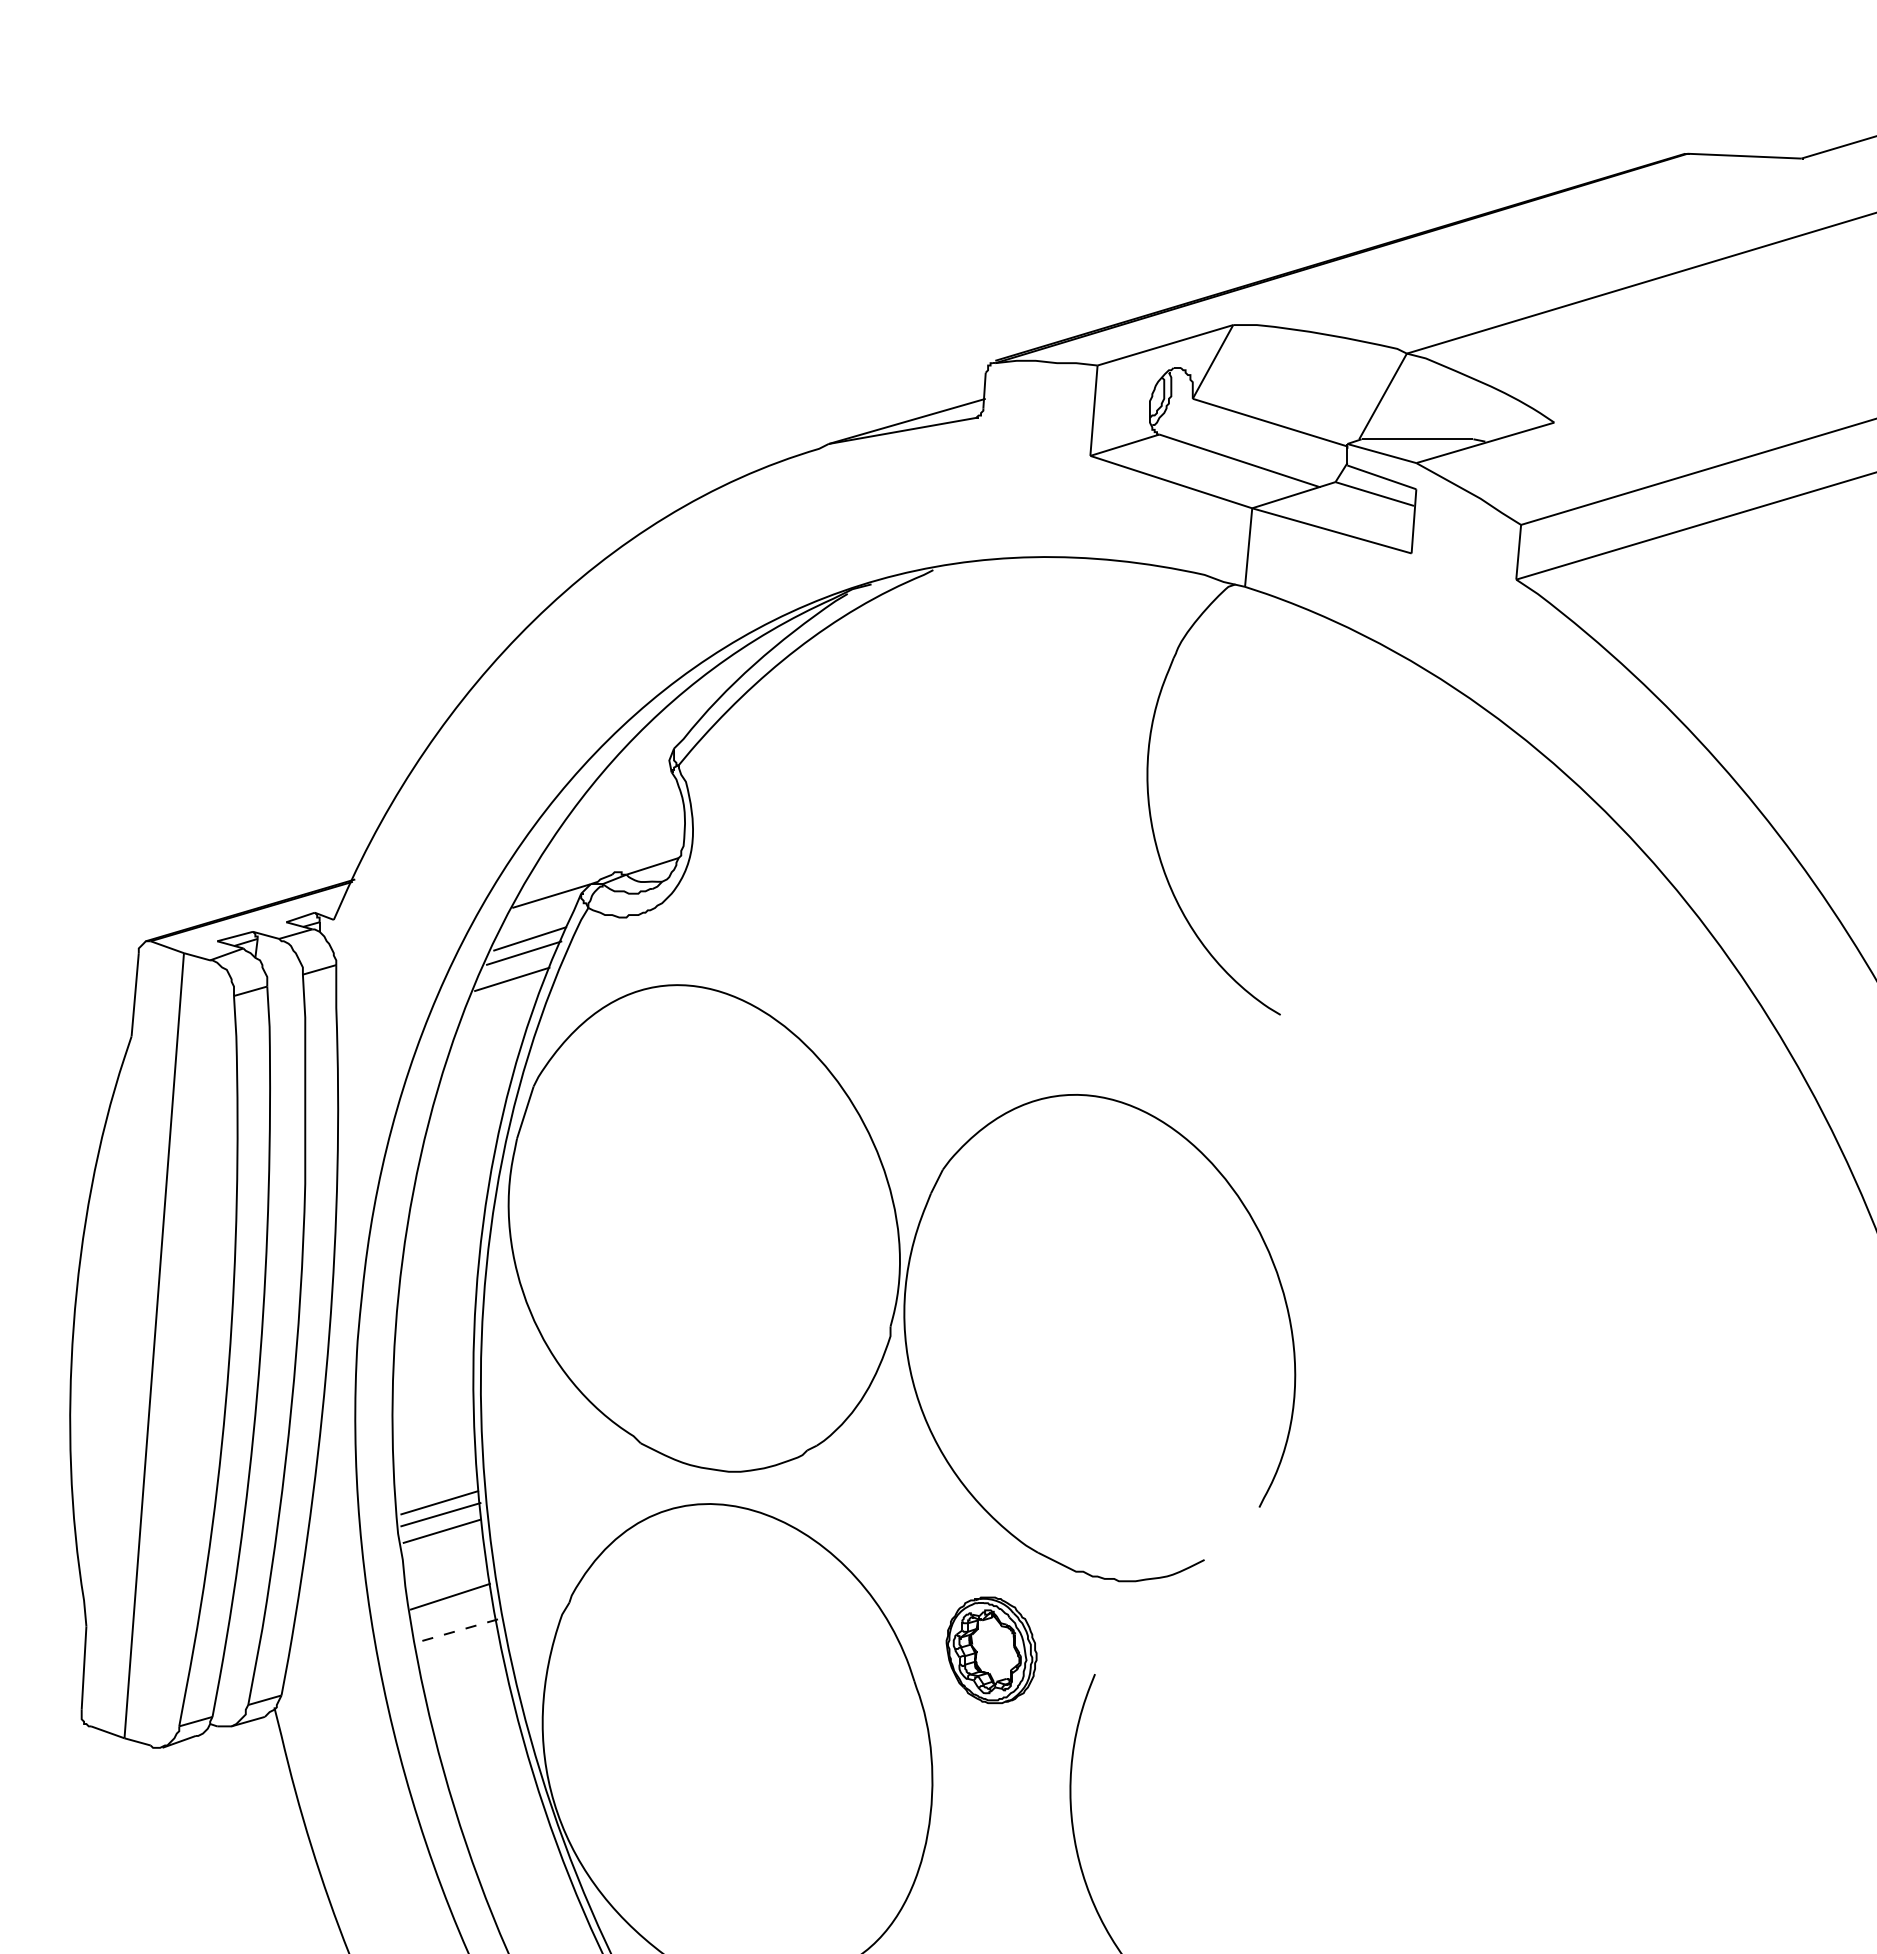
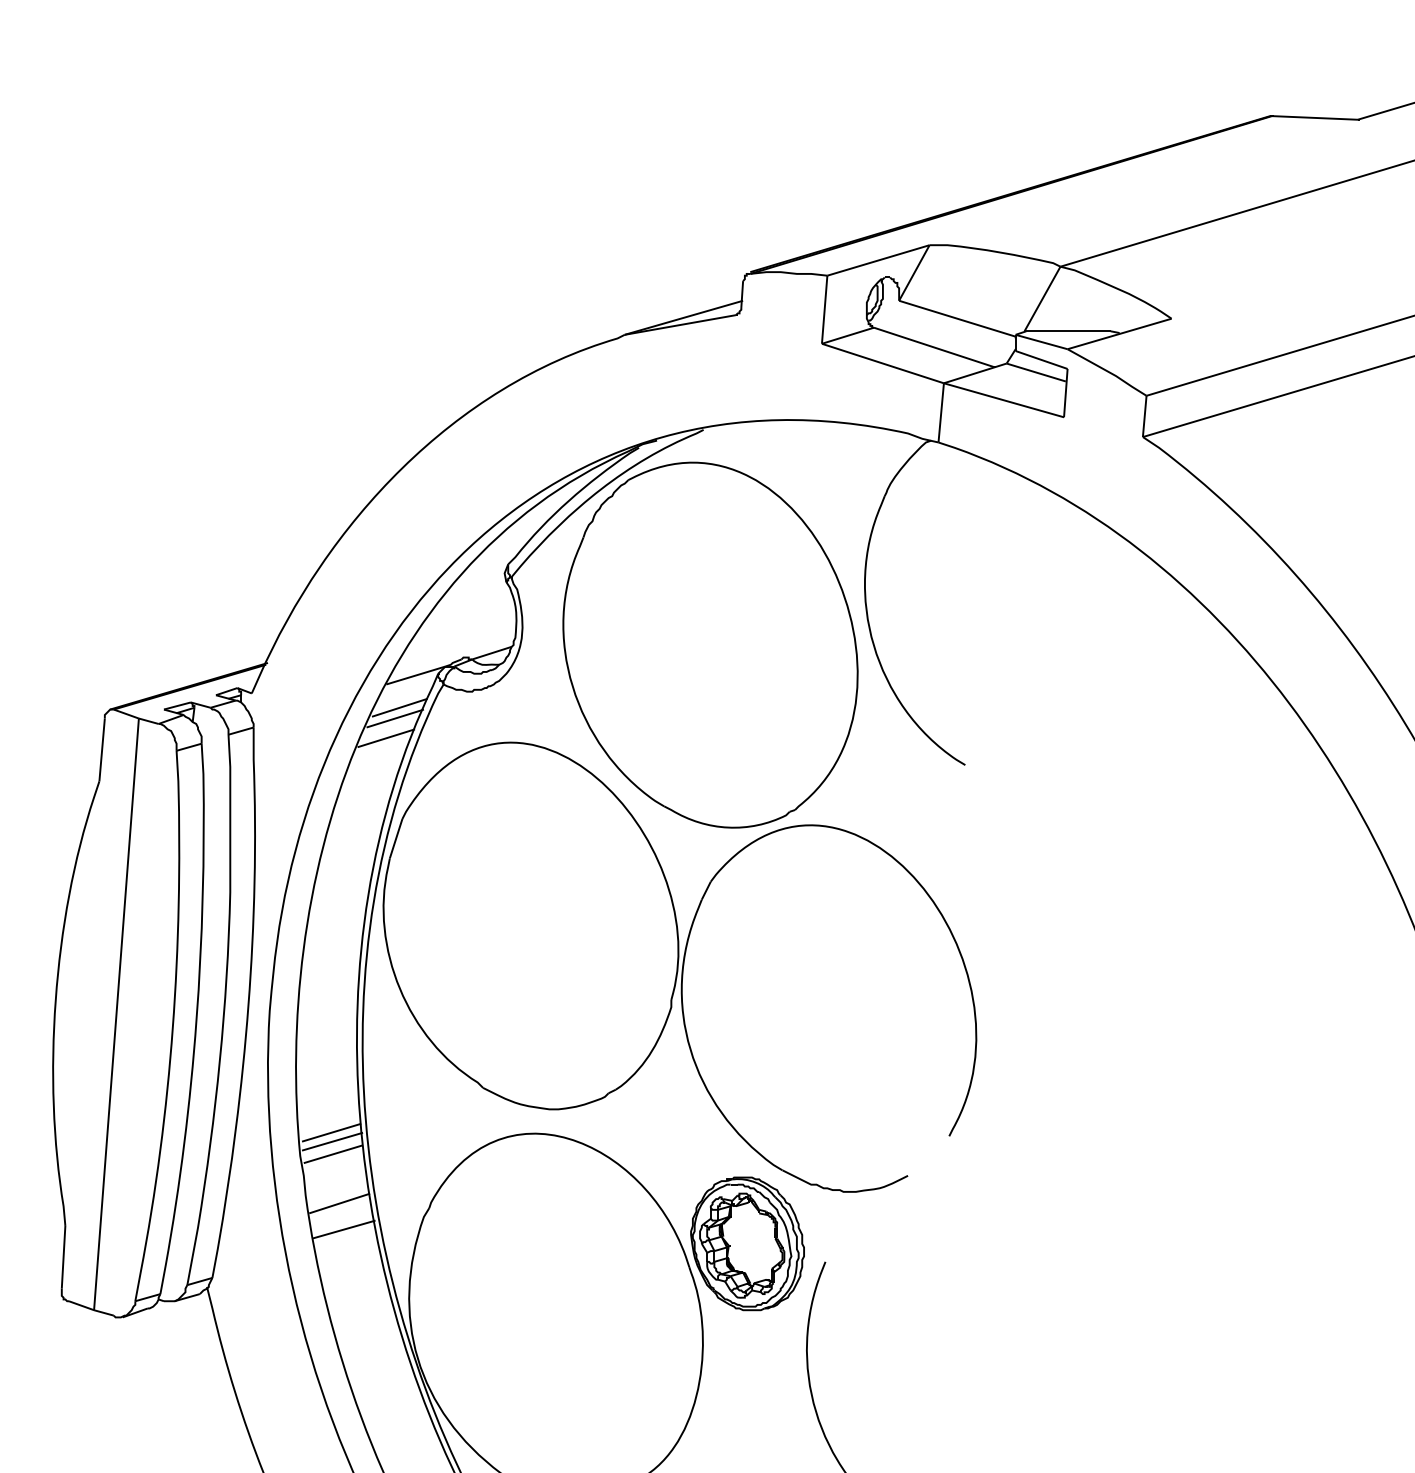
part: (942, 855) -> (710, 644), added
line: (455, 1631) -> (343, 1229), dashed -> solid
part: (991, 1650) -> (747, 1244), size x1.67

